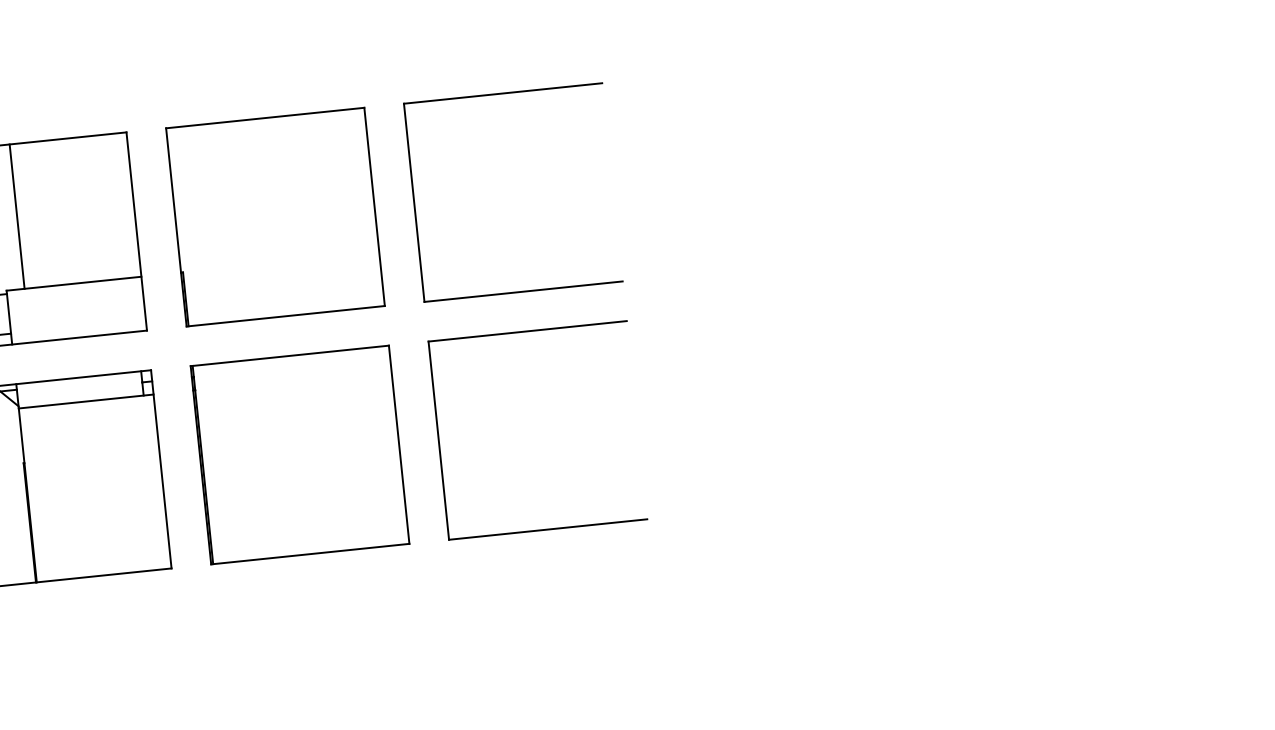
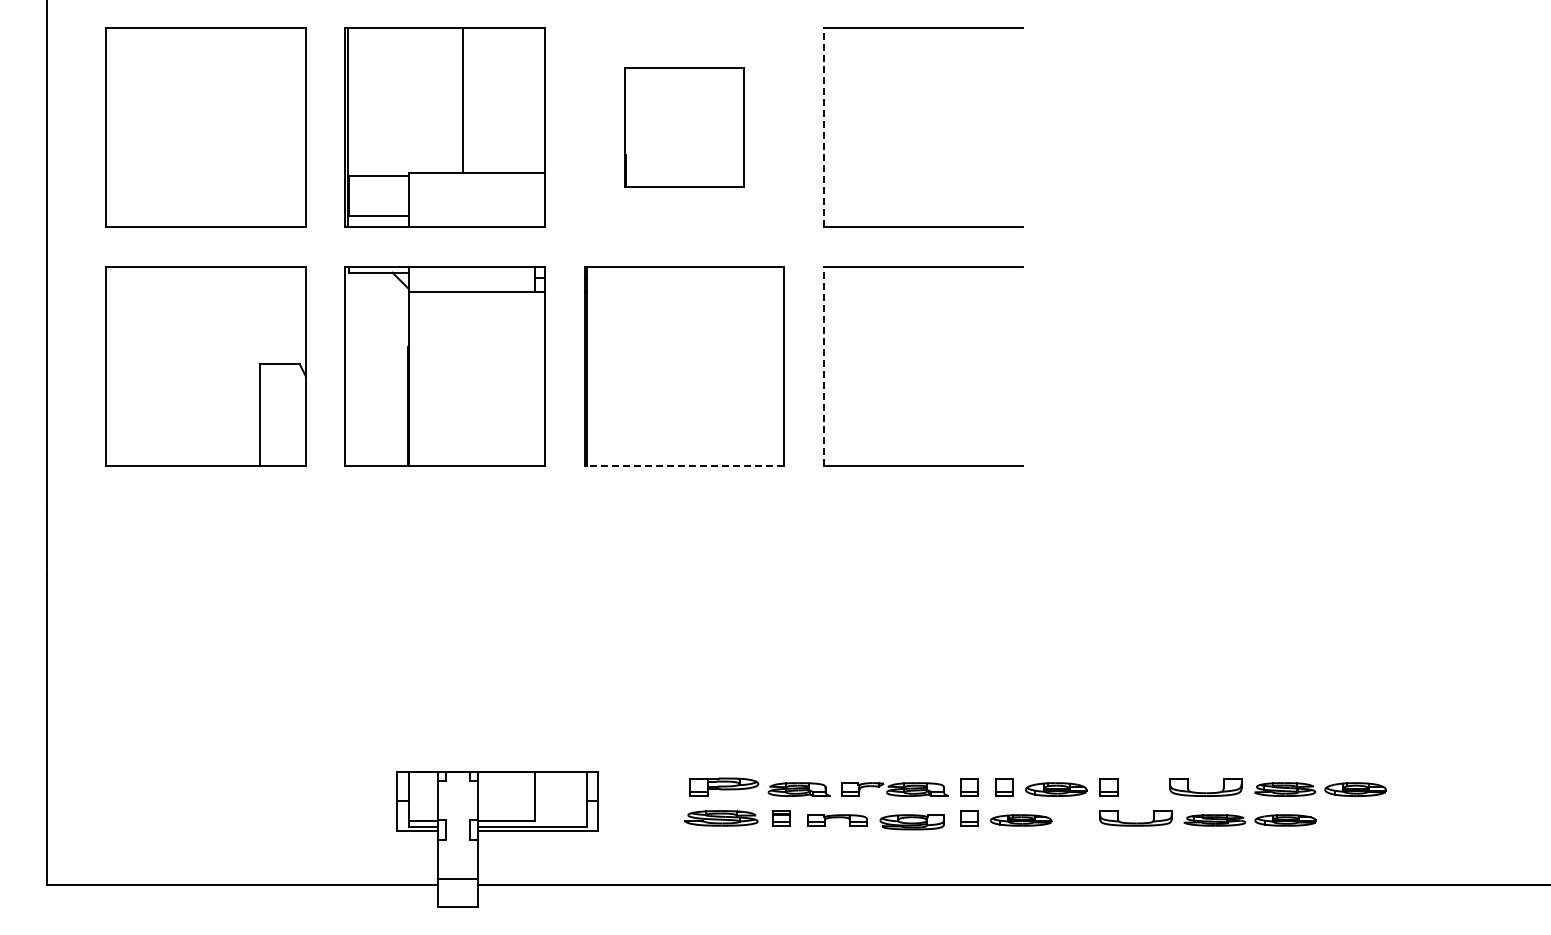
line: (414, 202) -> (823, 127), solid -> dashed
line: (17, 216) -> (463, 100), moved
part: (275, 217) -> (684, 127), size x0.6
line: (438, 440) -> (823, 366), solid -> dashed
line: (310, 554) -> (684, 466), solid -> dashed

